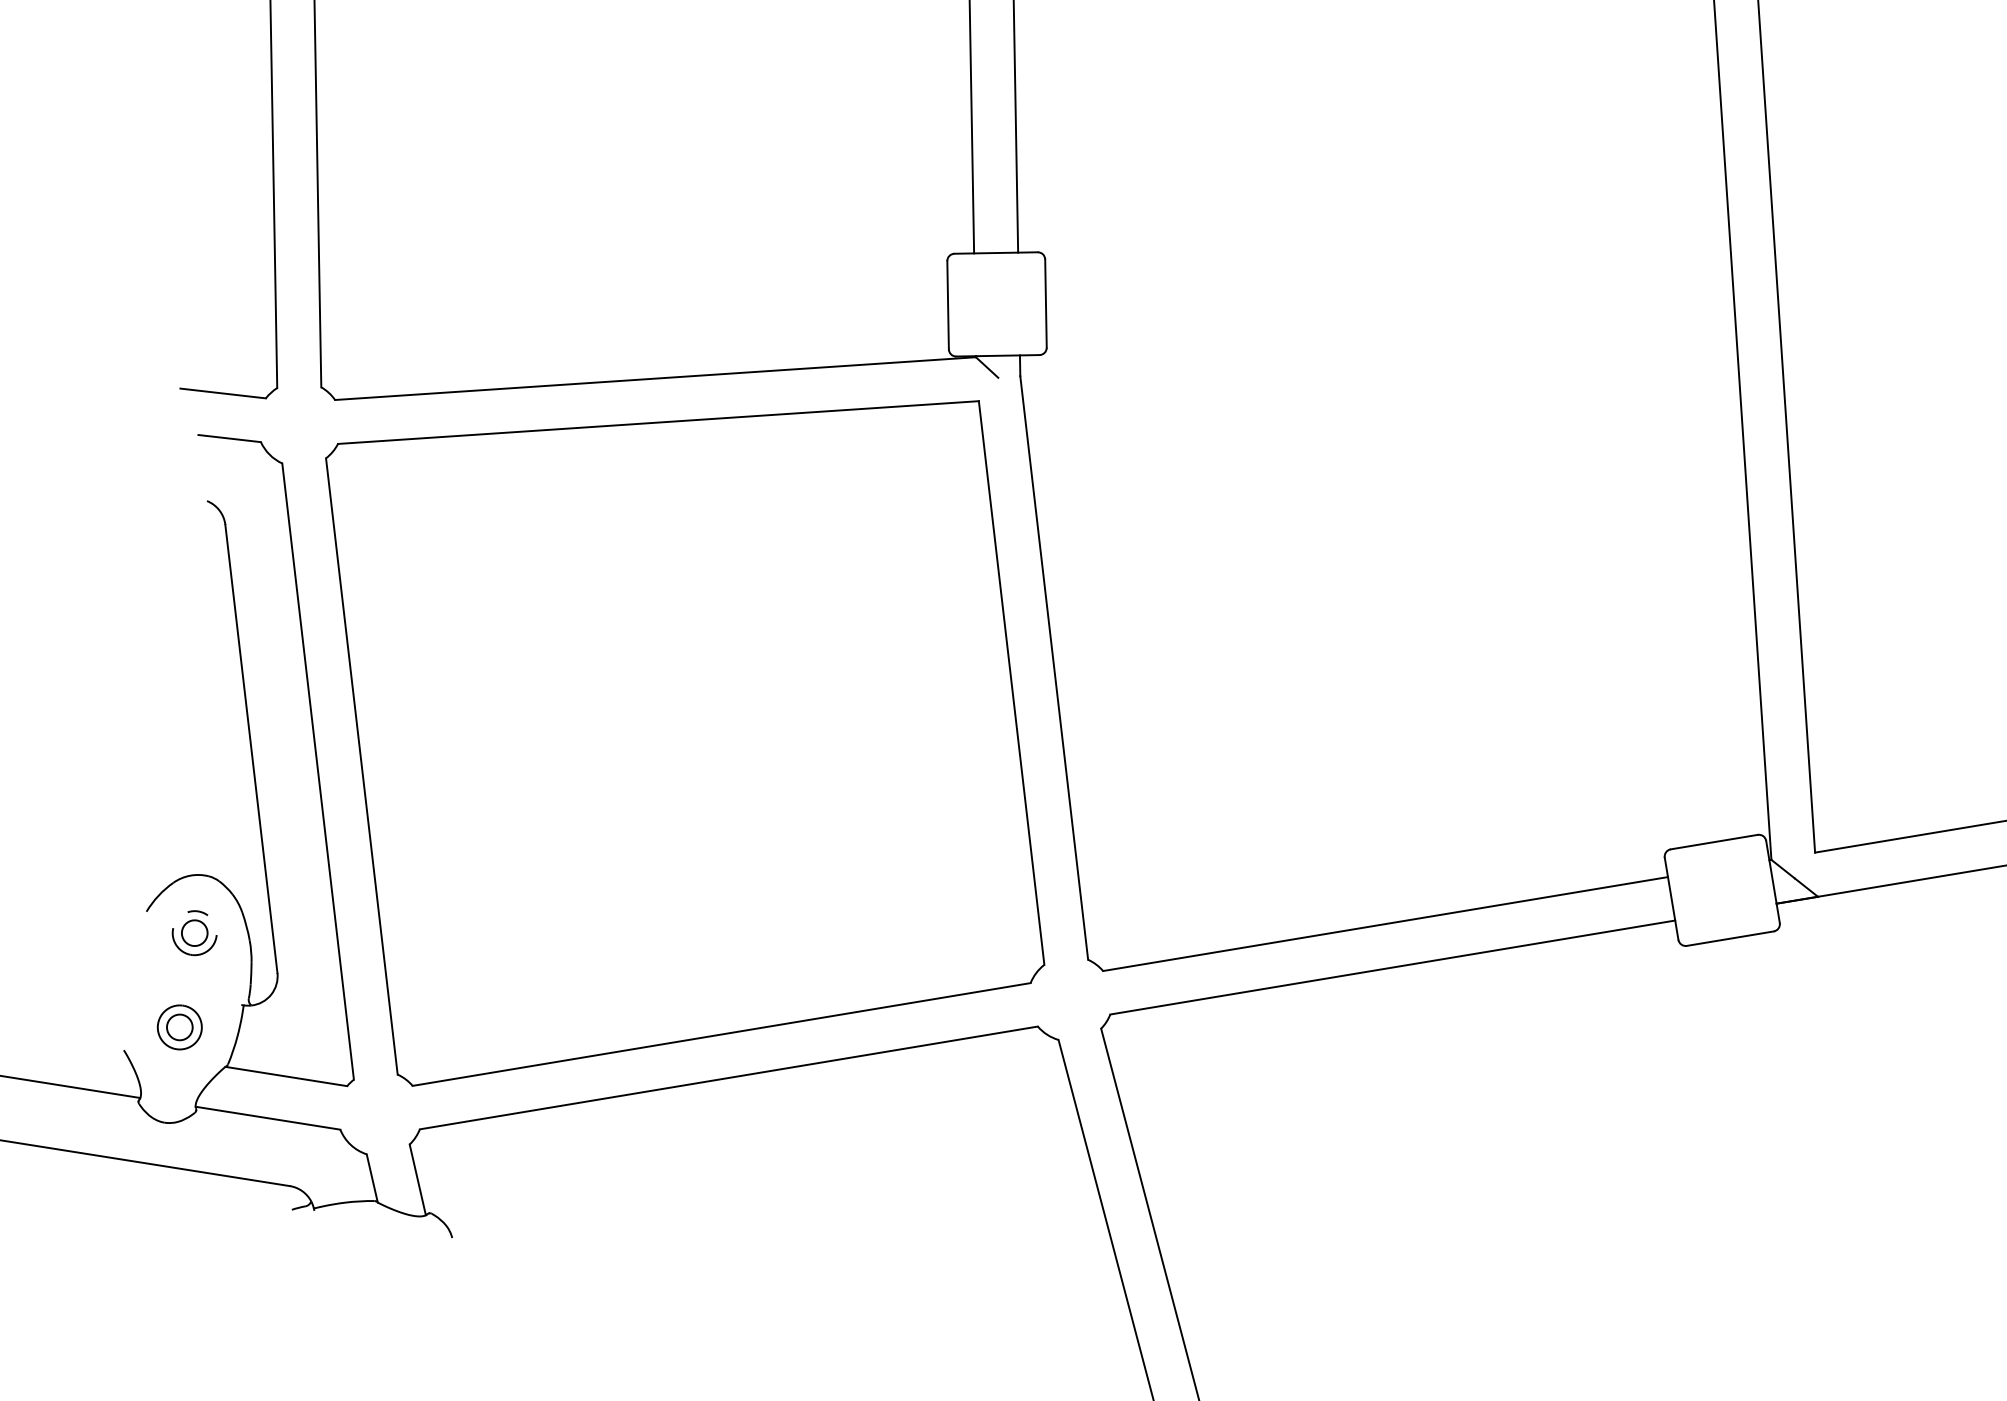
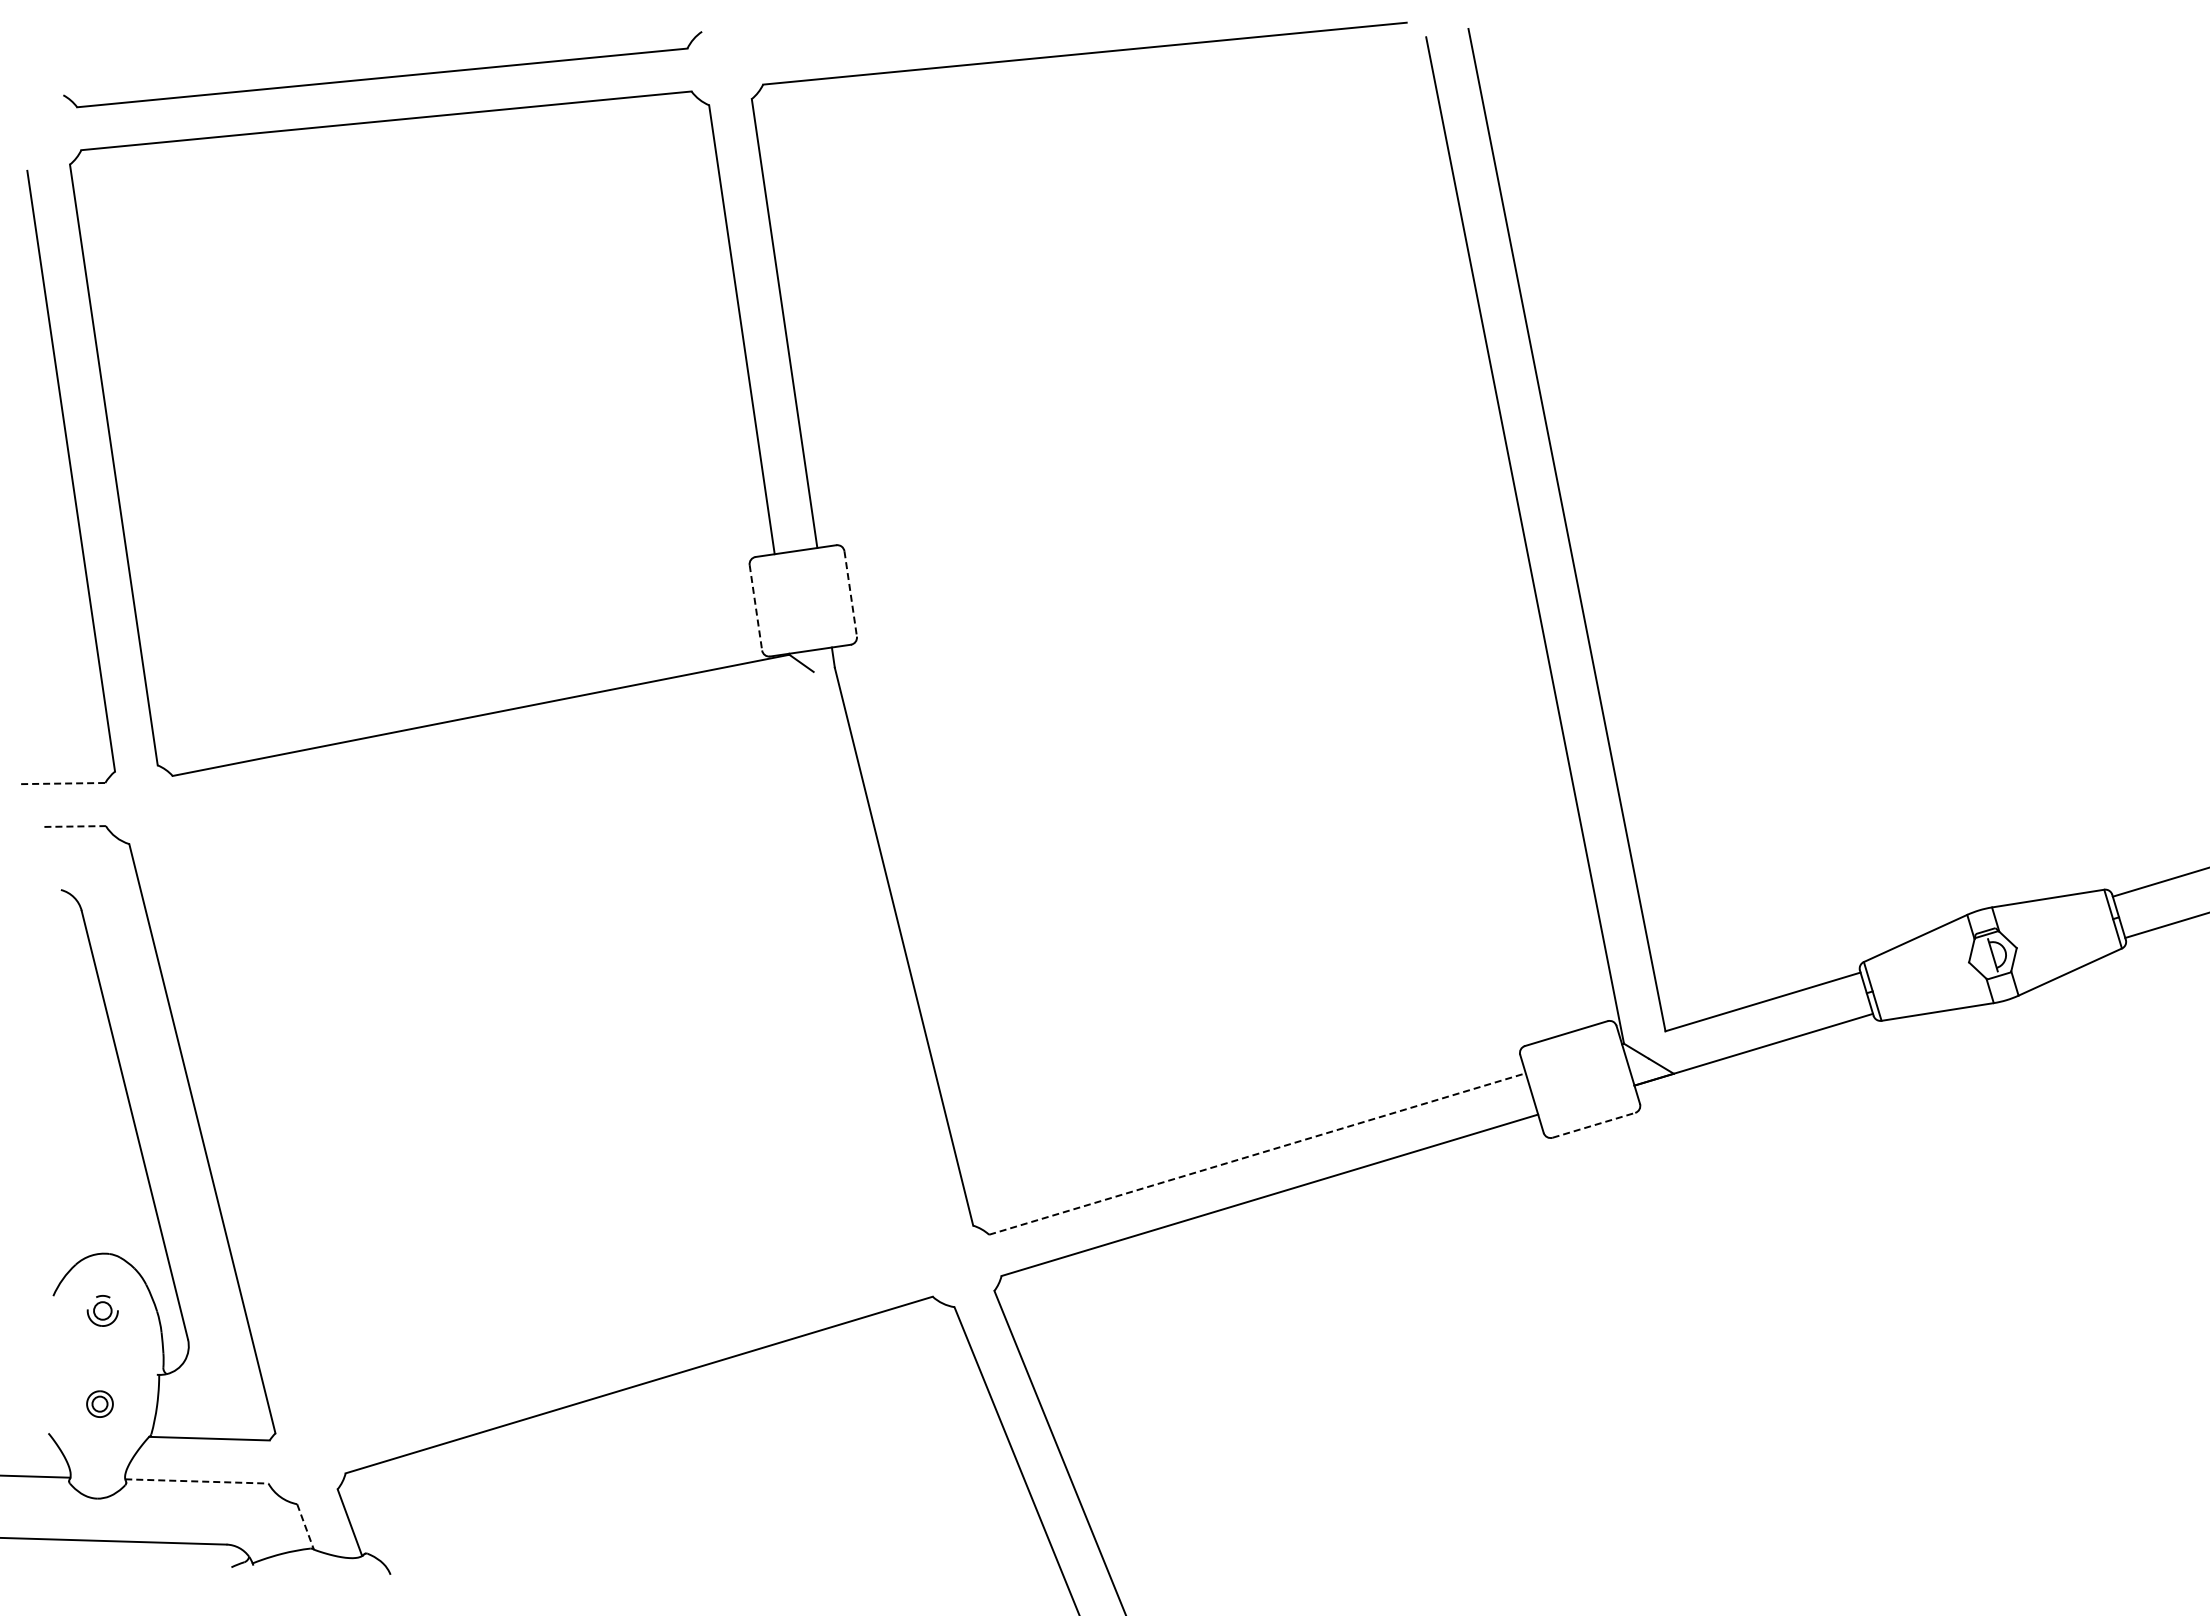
line: (1045, 304) -> (850, 594), solid -> dashed
line: (947, 305) -> (755, 608), solid -> dashed
line: (223, 393) -> (63, 783), solid -> dashed
line: (230, 438) -> (75, 826), solid -> dashed
part: (681, 741) -> (551, 1064), removed
line: (1385, 923) -> (1257, 1153), solid -> dashed
part: (194, 932) -> (102, 1310), size x0.7
line: (1730, 938) -> (1594, 1125), solid -> dashed
part: (179, 1026) -> (99, 1403), size x0.6
line: (267, 1118) -> (196, 1481), solid -> dashed
line: (372, 1179) -> (305, 1527), solid -> dashed

